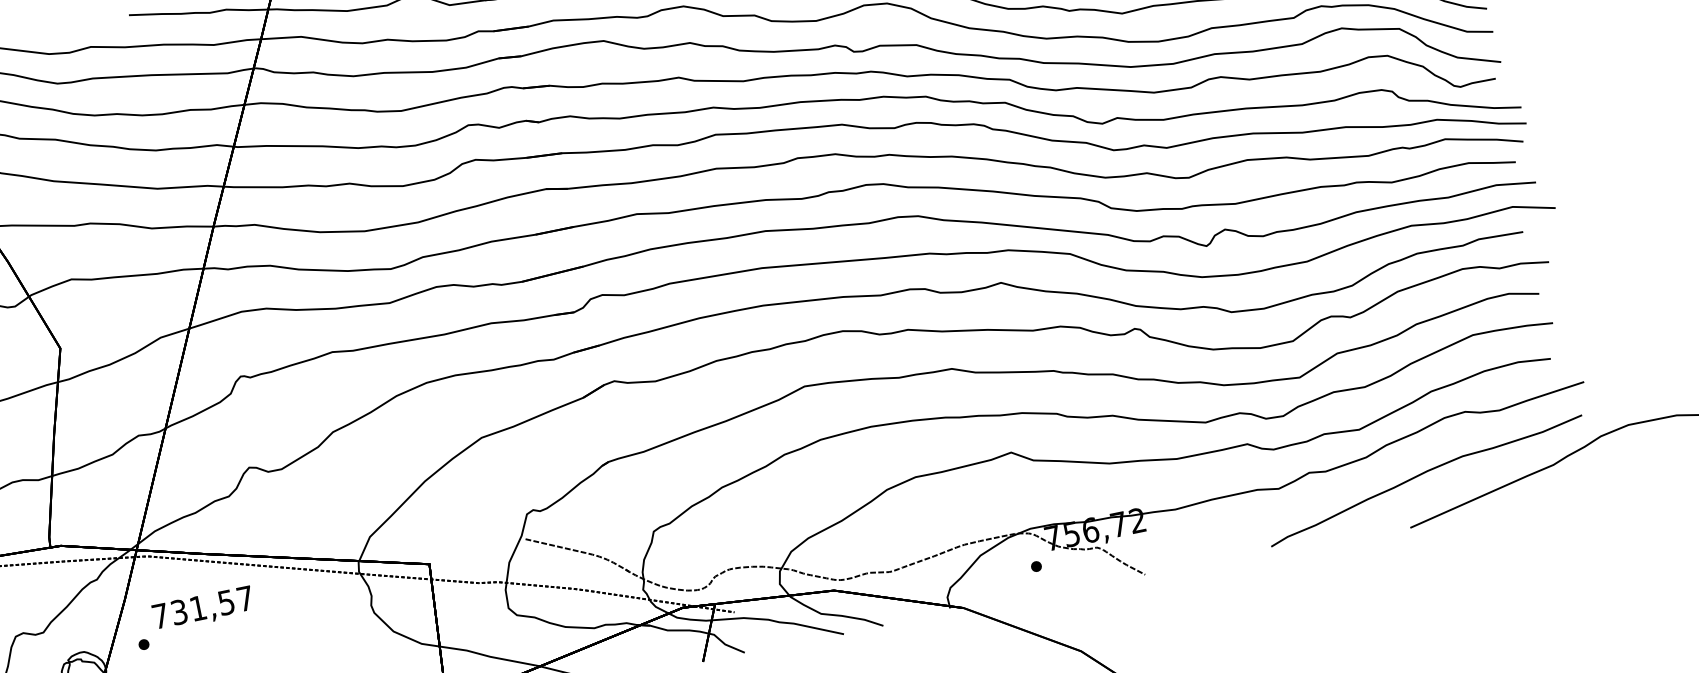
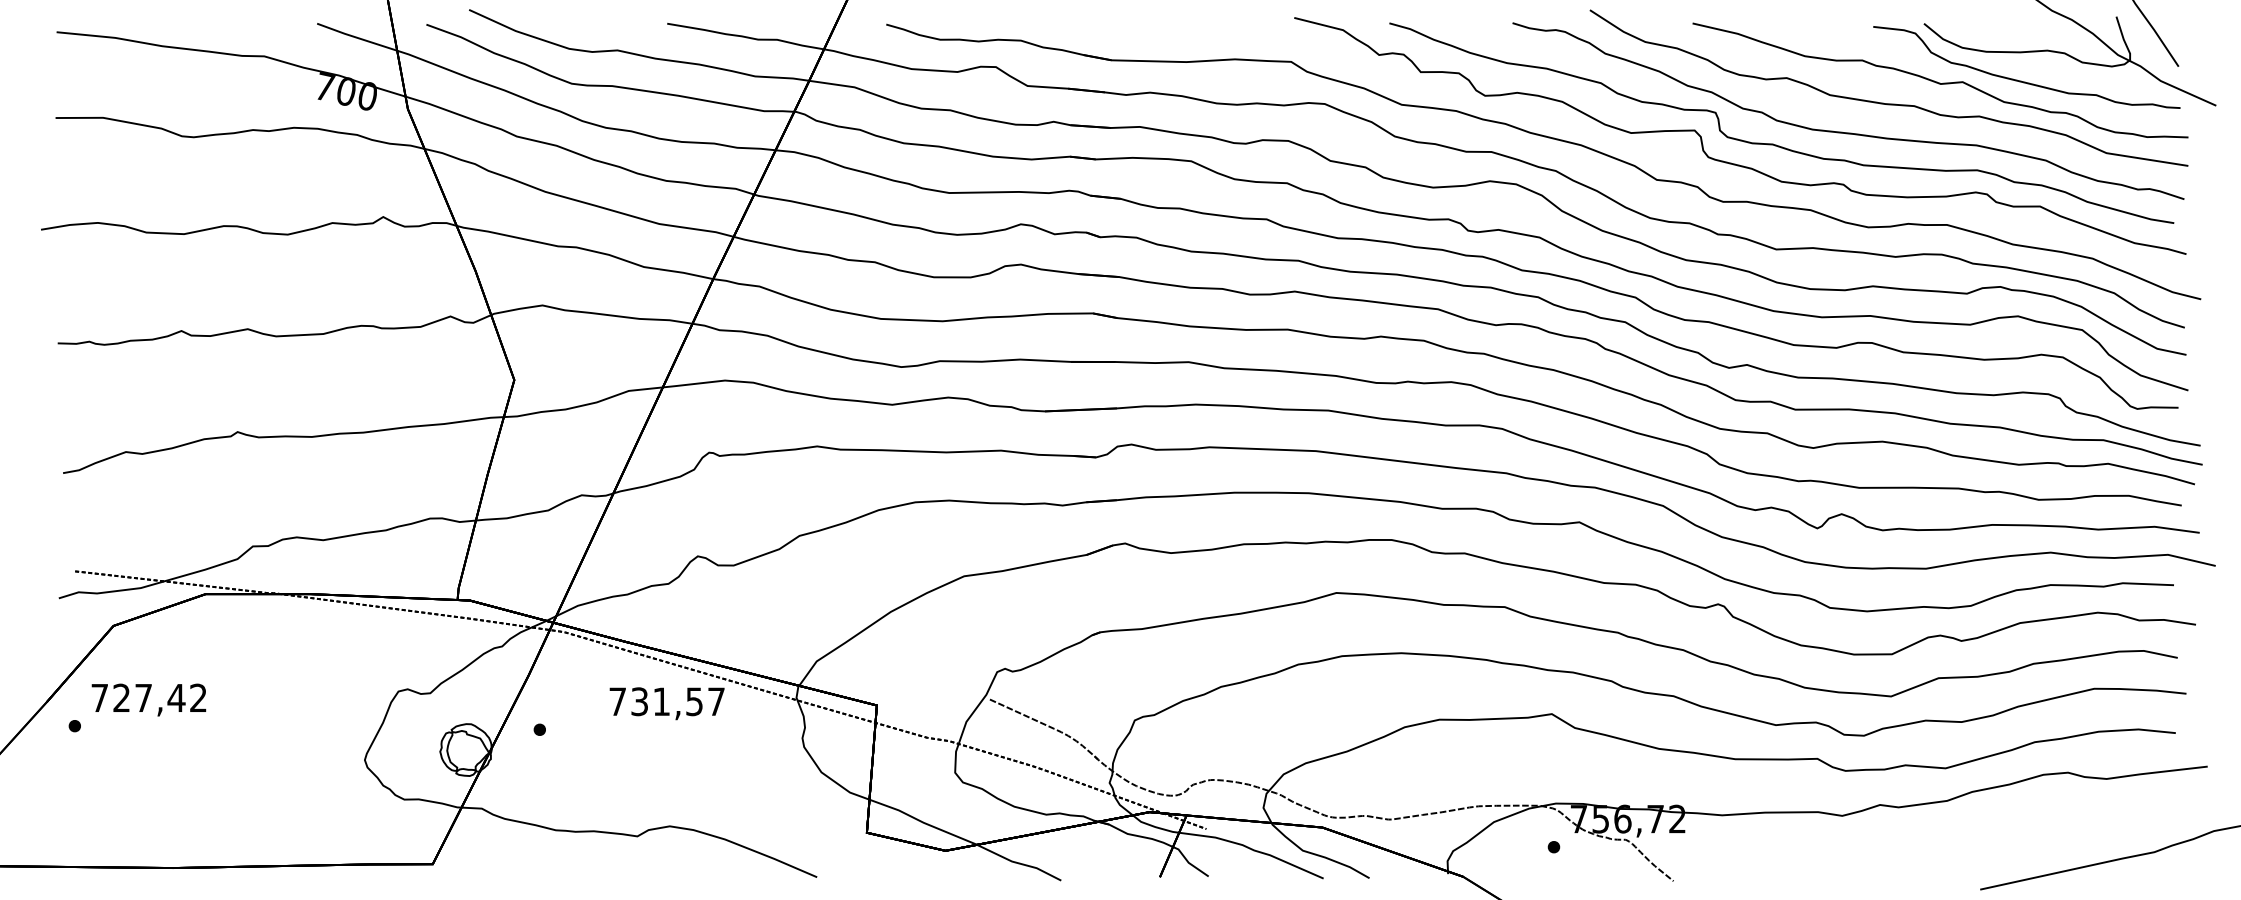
curve: (1424, 473) -> (2008, 832), removed
text: (202, 609) -> (666, 703), moved

